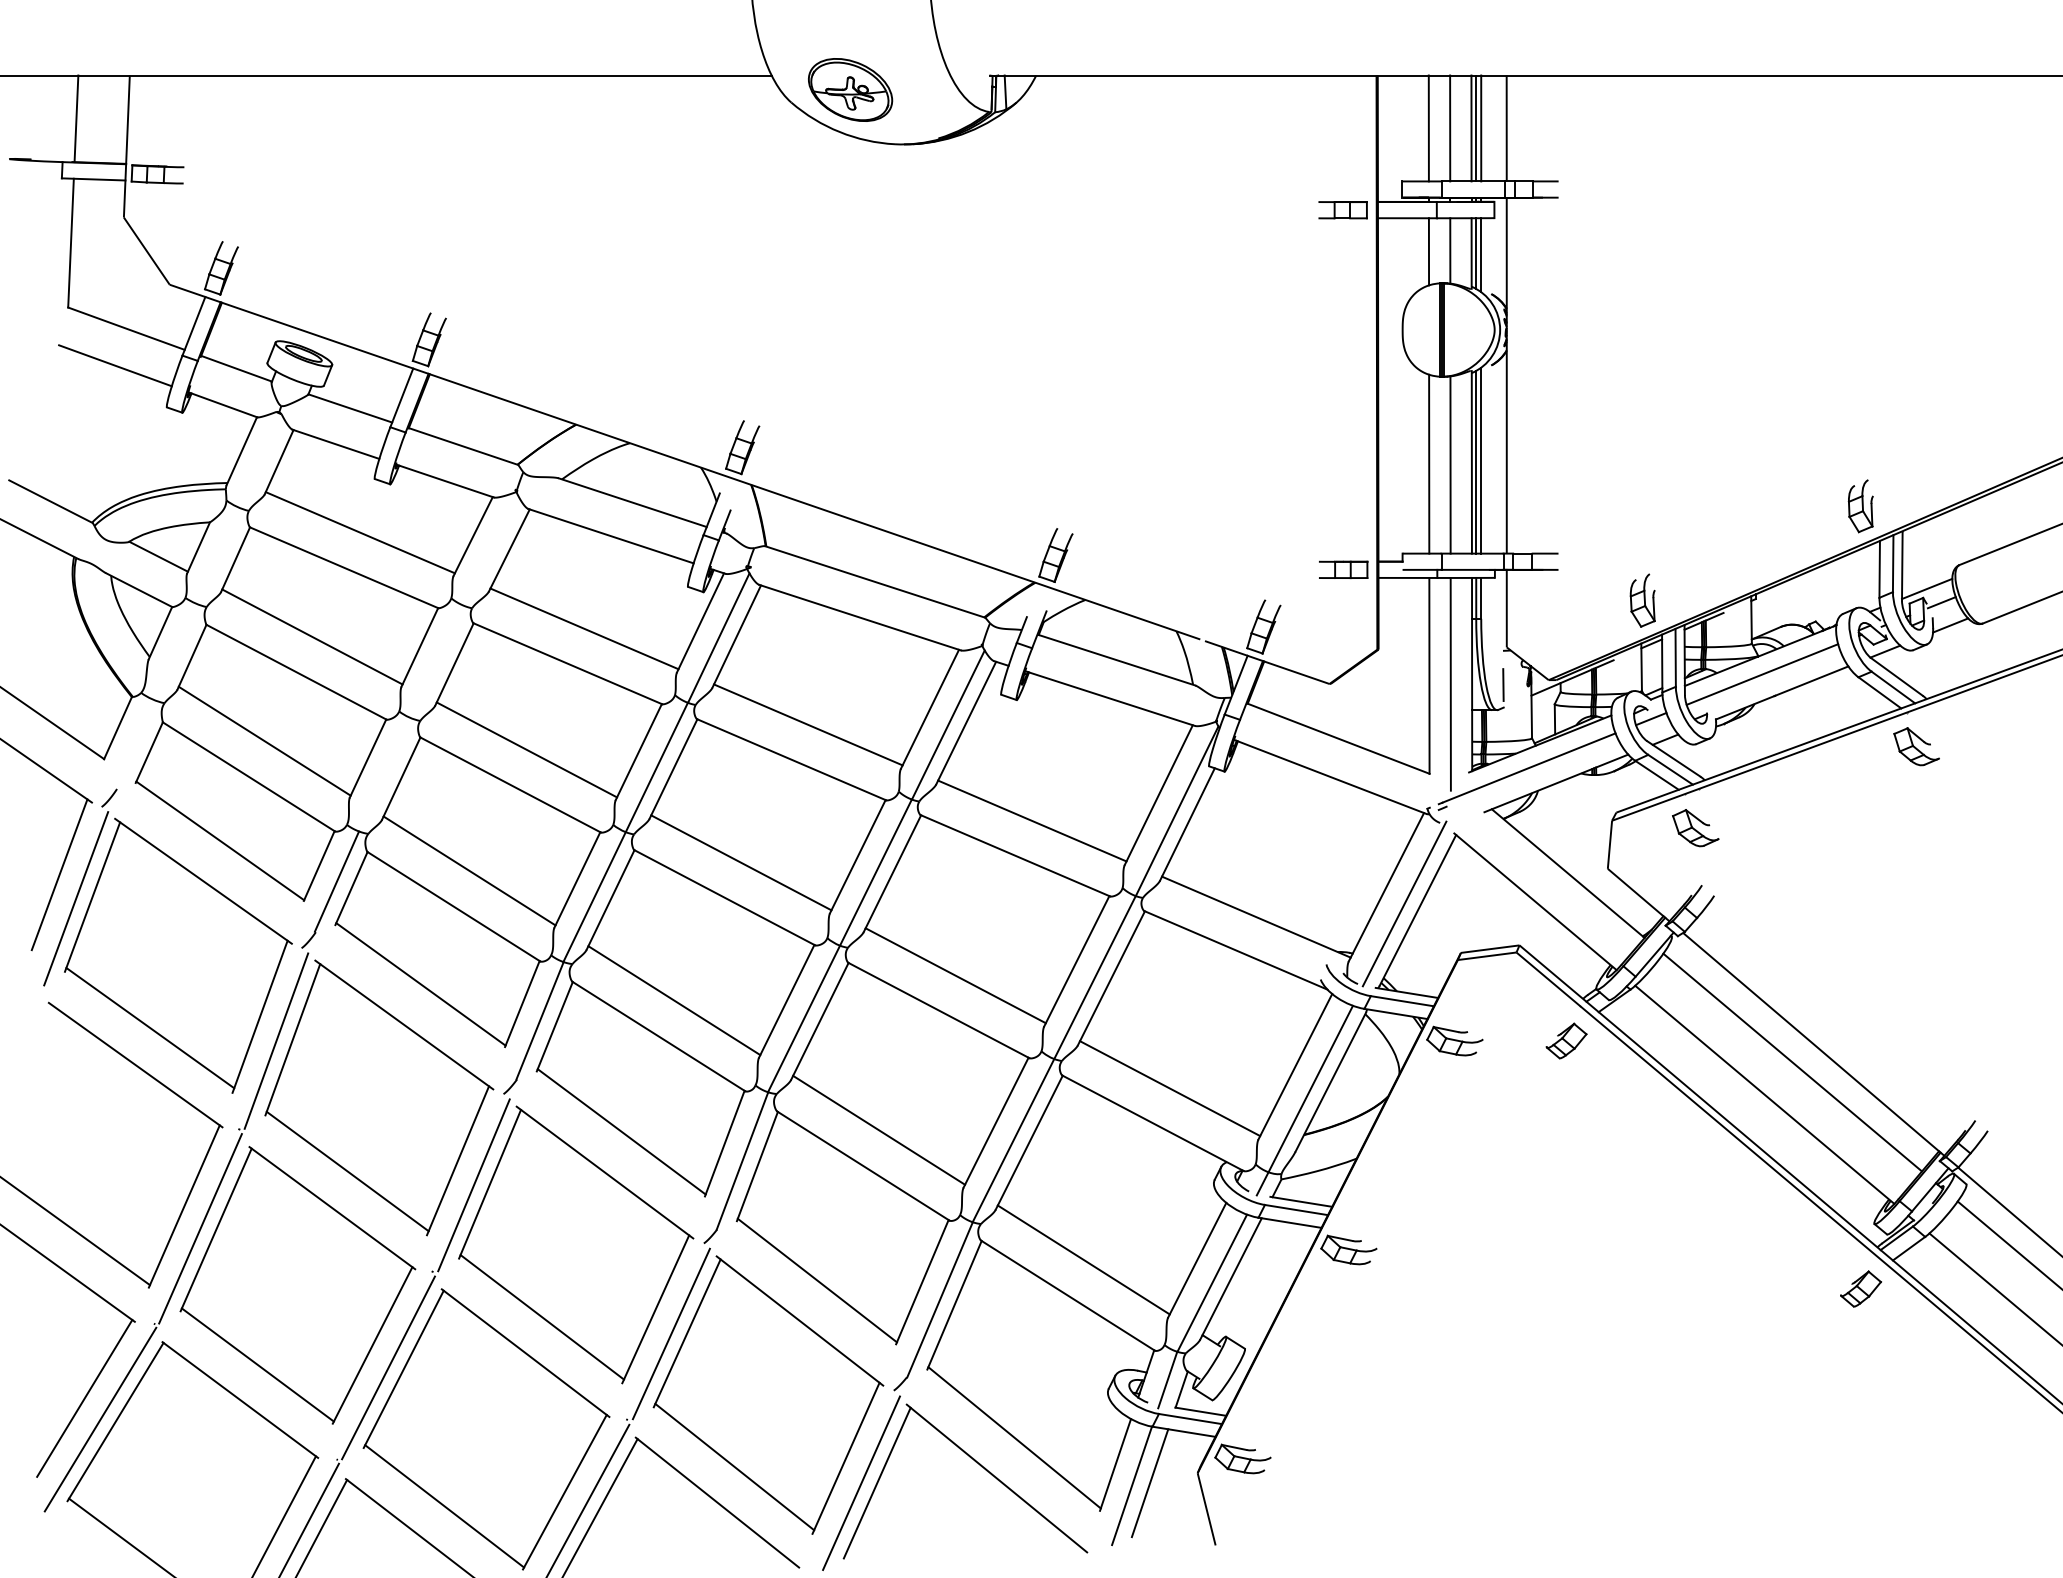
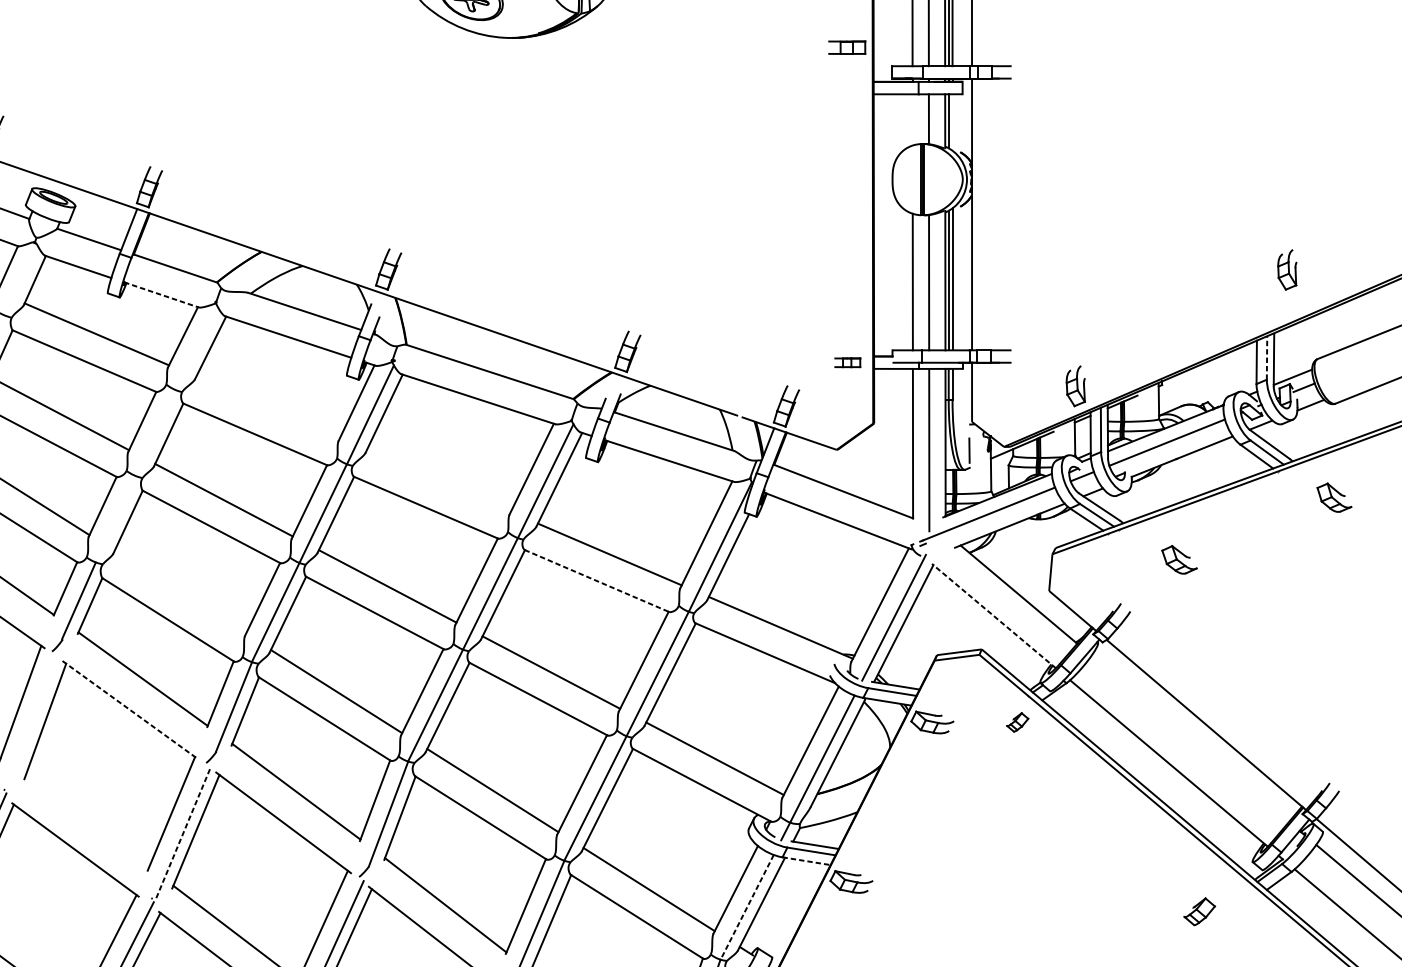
part: (1342, 210) -> (846, 47), moved
line: (1428, 251) -> (912, 119), removed
line: (1481, 255) -> (952, 122), removed
line: (445, 481) -> (161, 295), solid -> dashed
part: (1860, 506) -> (1287, 270), moved
line: (1893, 563) -> (1267, 357), solid -> dashed
part: (1343, 569) -> (847, 362), size x0.7
line: (584, 628) -> (267, 407), removed
line: (808, 724) -> (438, 480), removed
part: (1916, 746) -> (1334, 497), moved
part: (1695, 828) -> (1179, 560), moved
line: (1015, 855) -> (597, 580), solid -> dashed
line: (469, 870) -> (180, 592), removed
line: (1535, 901) -> (993, 615), solid -> dashed
line: (404, 1025) -> (130, 710), solid -> dashed
line: (276, 1040) -> (32, 722), removed
part: (1566, 1040) -> (1017, 722), size x0.7
line: (1792, 1062) -> (1190, 738), removed
line: (347, 1171) -> (87, 822), removed
line: (474, 1184) -> (184, 831), solid -> dashed
line: (1290, 1222) -> (806, 860), solid -> dashed
line: (1212, 1283) -> (747, 907), solid -> dashed
part: (1860, 1288) -> (1199, 911), moved

